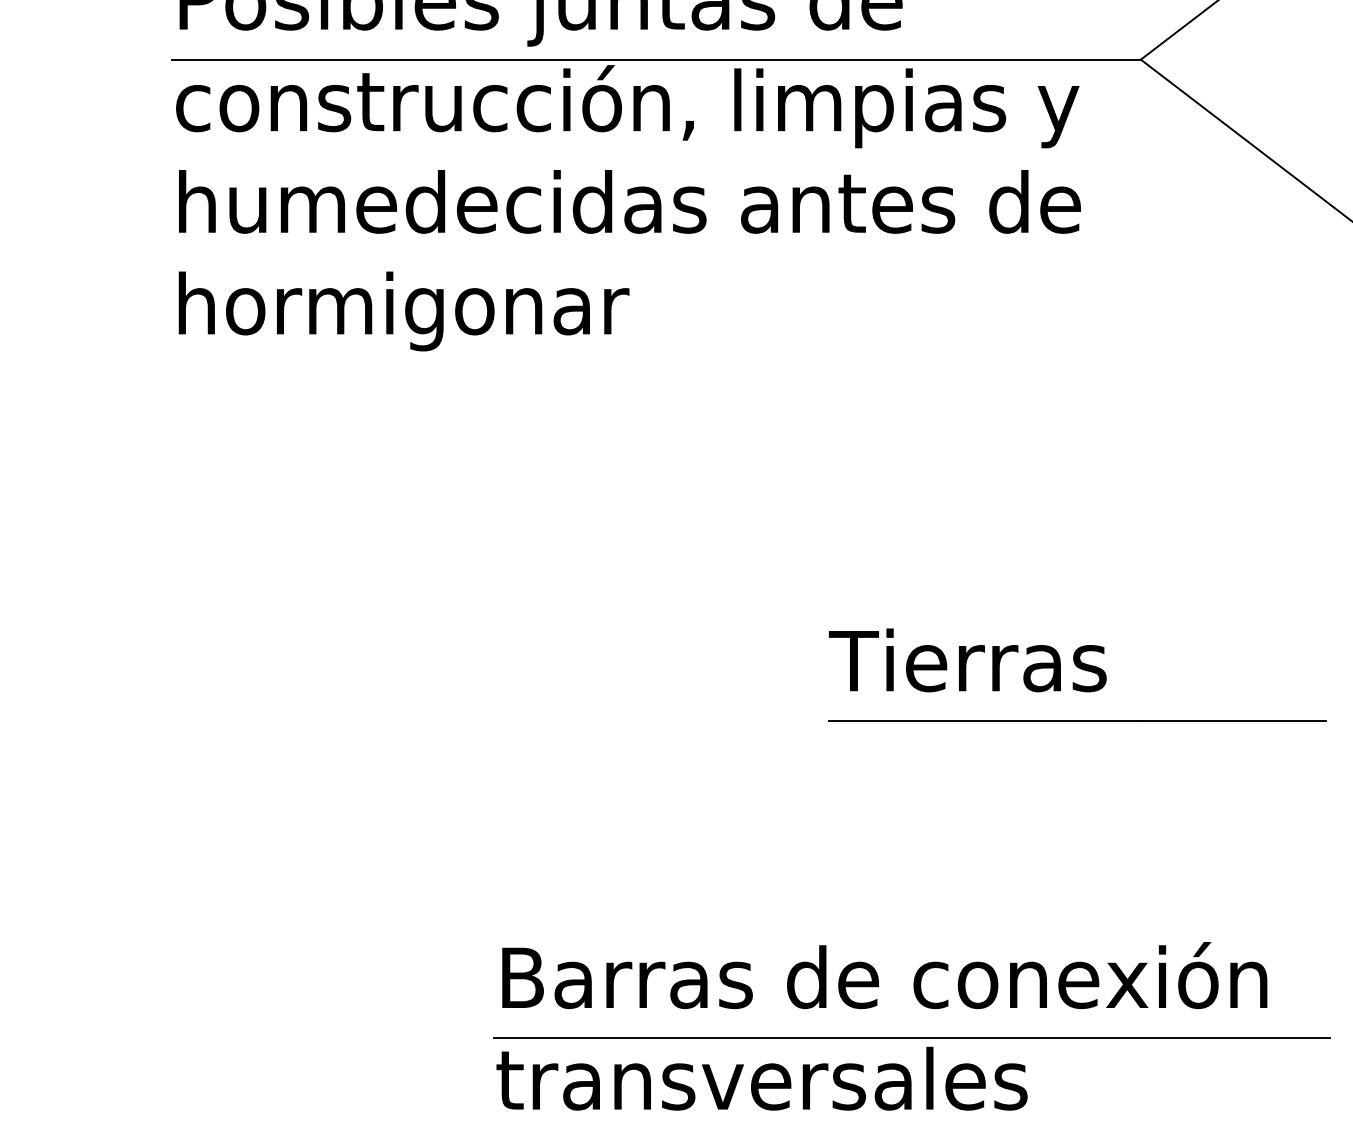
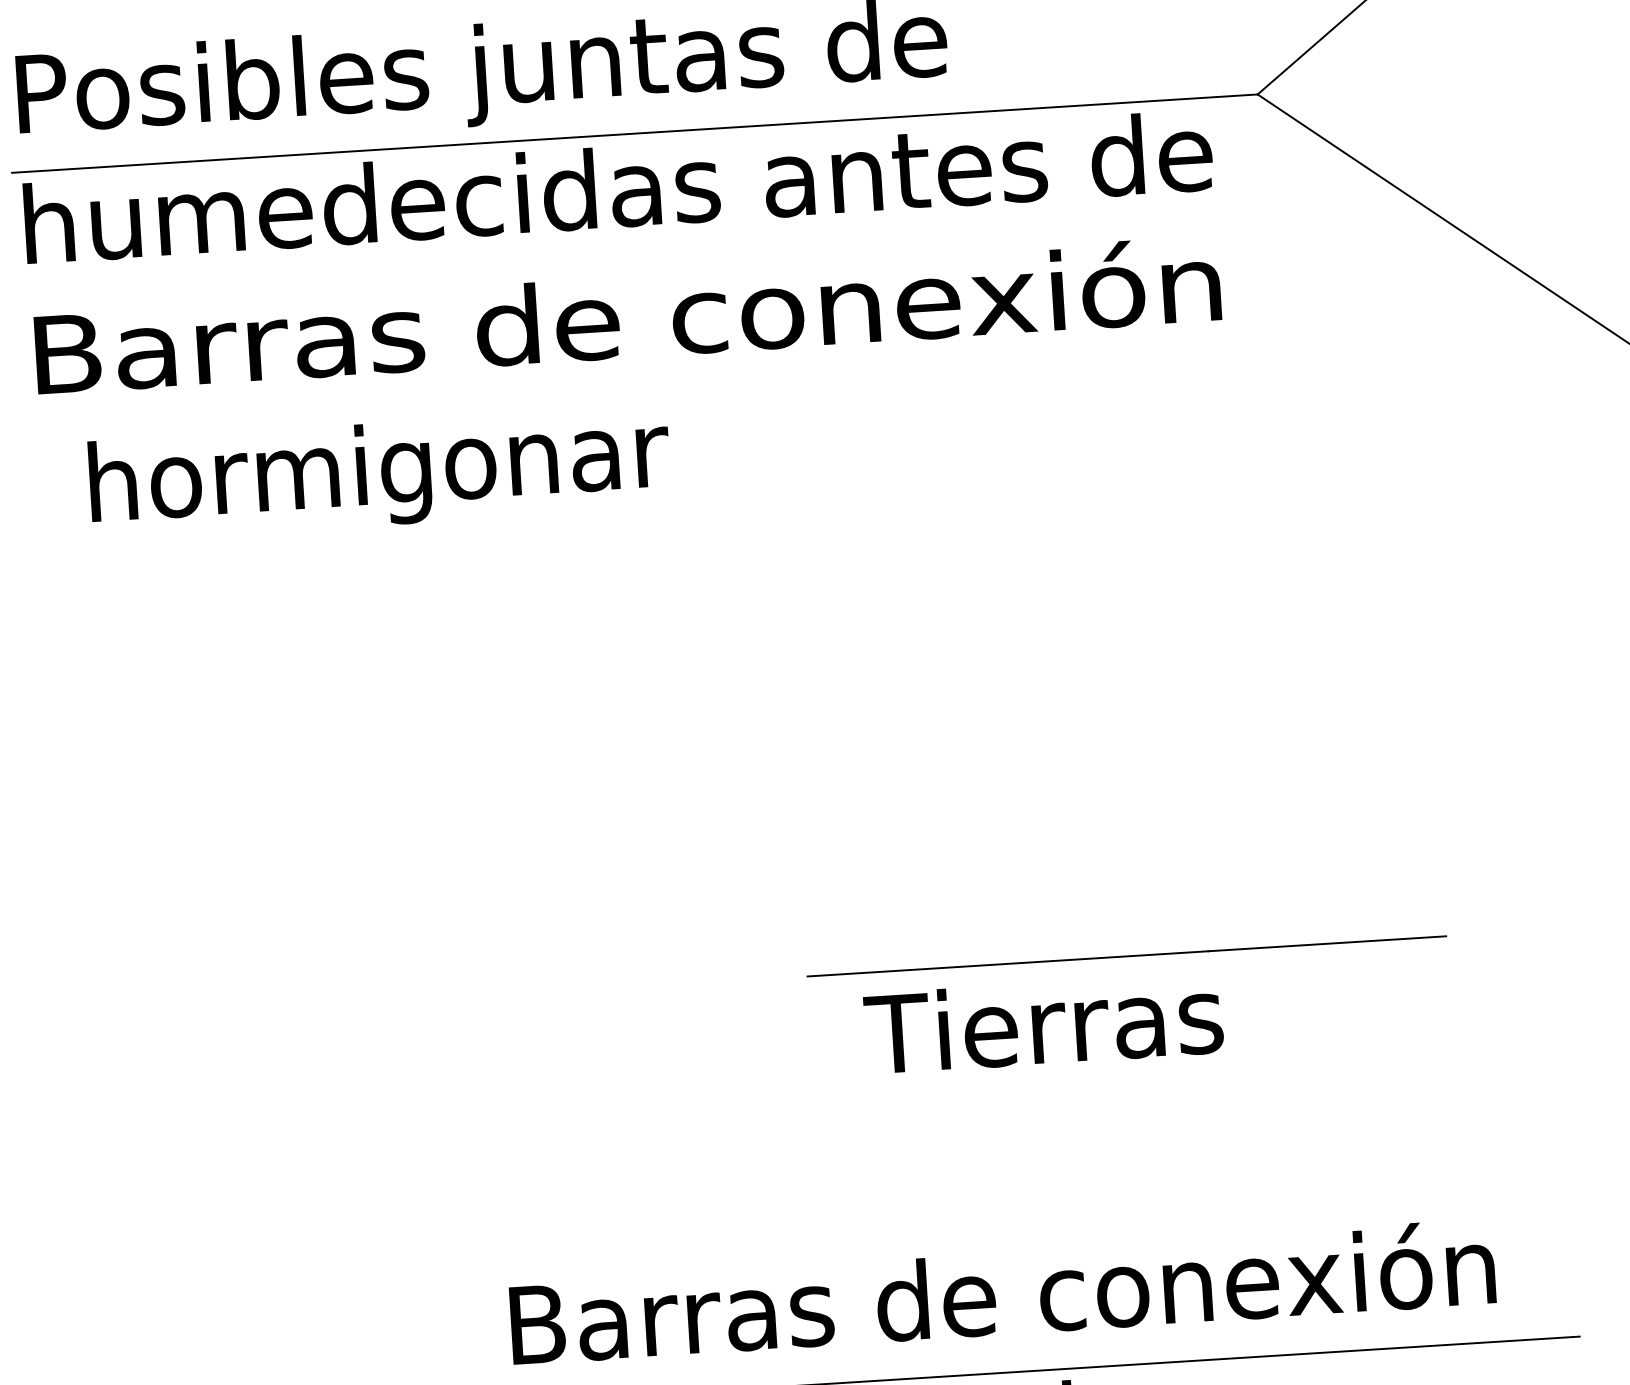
text: (639, 106) -> (617, 195), construcción, limpias y -> humedecidas antes de
text: (640, 199) -> (625, 314), humedecidas antes de -> Barras de conexión
text: (403, 311) -> (379, 474), moved
text: (967, 660) -> (1043, 1023), moved
line: (1077, 720) -> (1126, 955), moved

